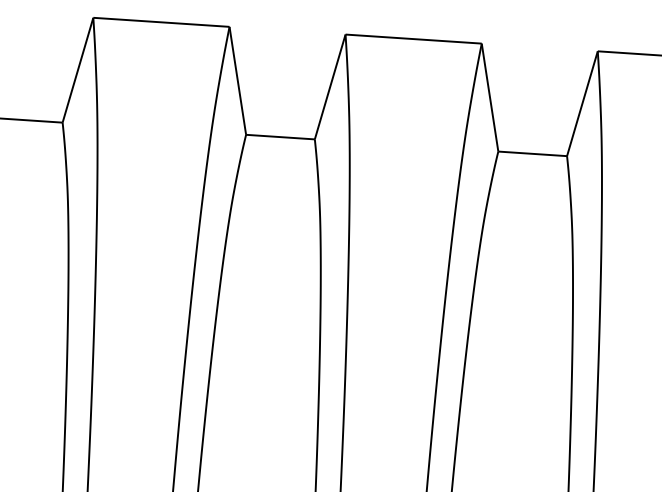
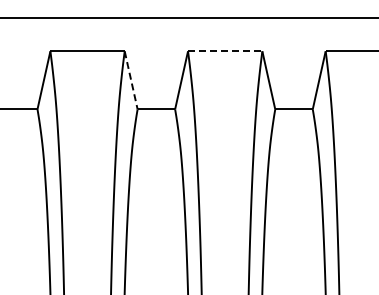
line: (414, 39) -> (225, 51), solid -> dashed
line: (238, 79) -> (131, 79), solid -> dashed

